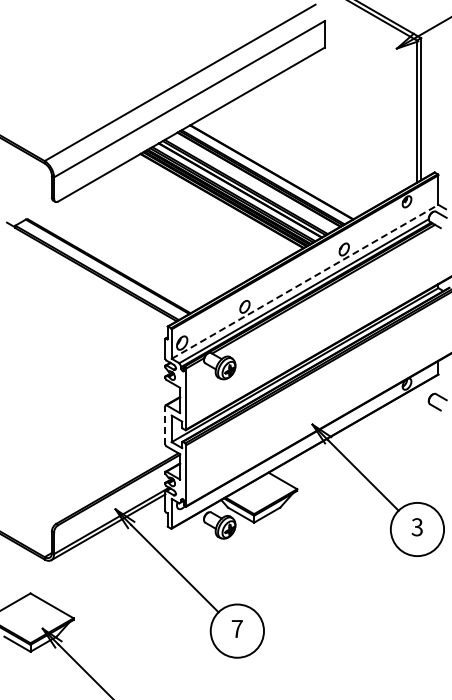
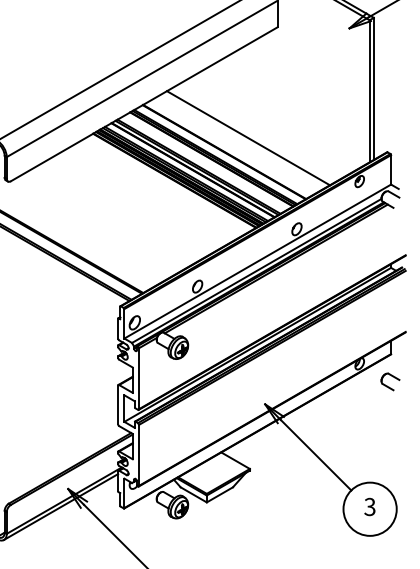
line: (295, 158) -> (248, 138), added
line: (305, 281) -> (258, 261), dashed -> solid
line: (165, 424) -> (118, 404), dashed -> solid

